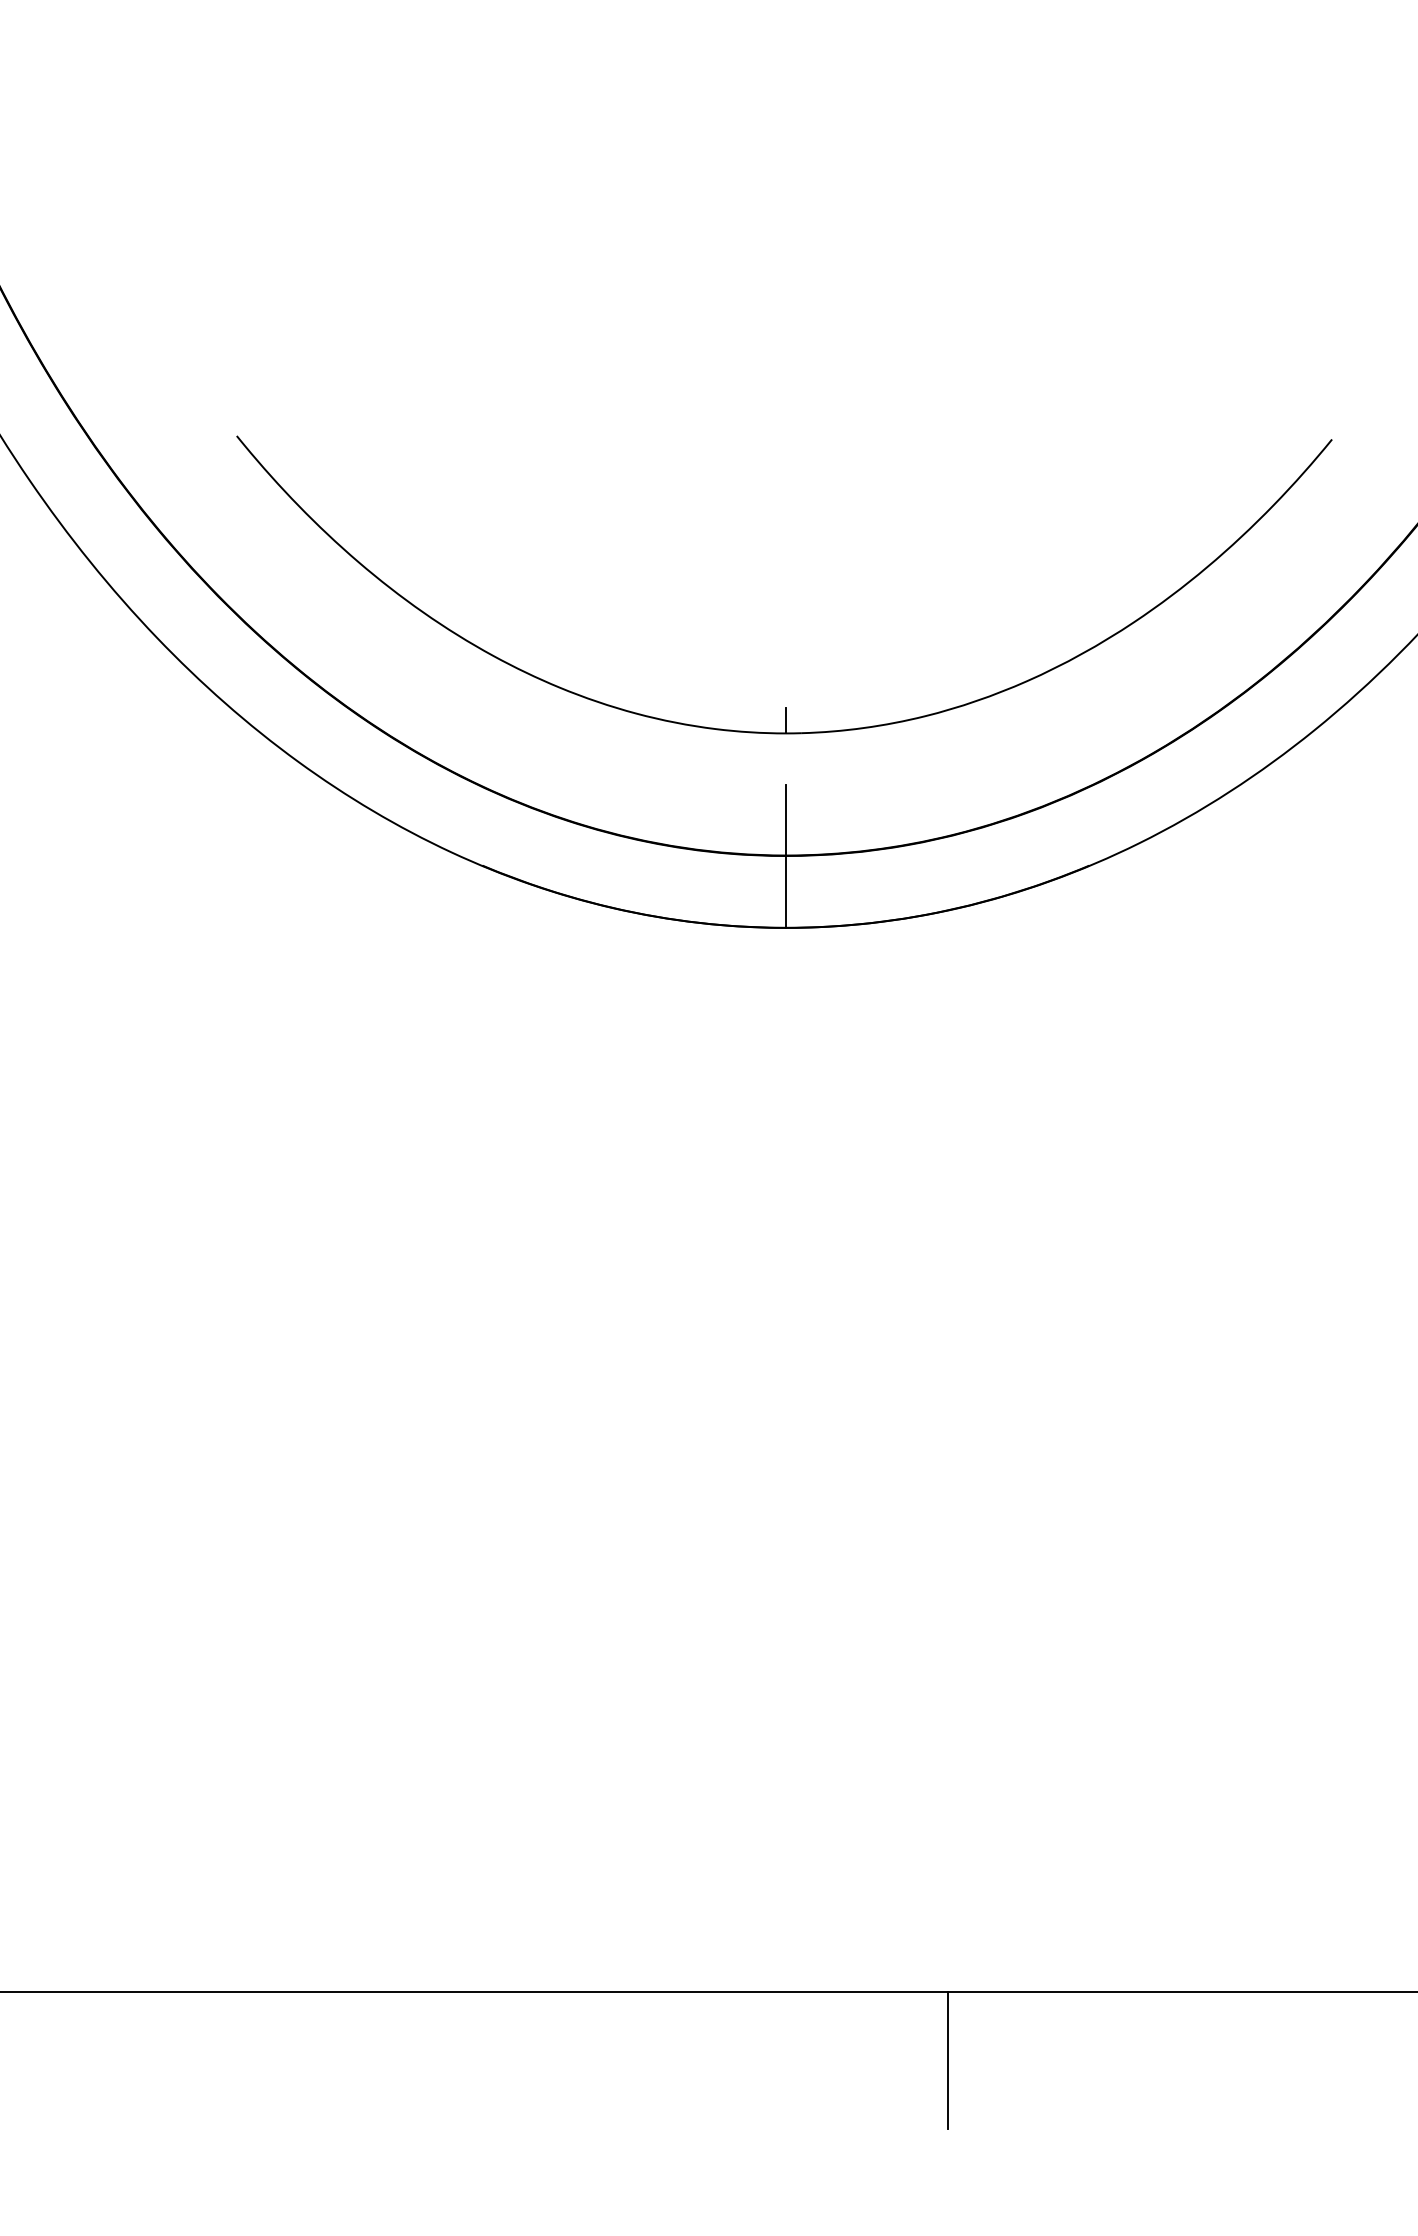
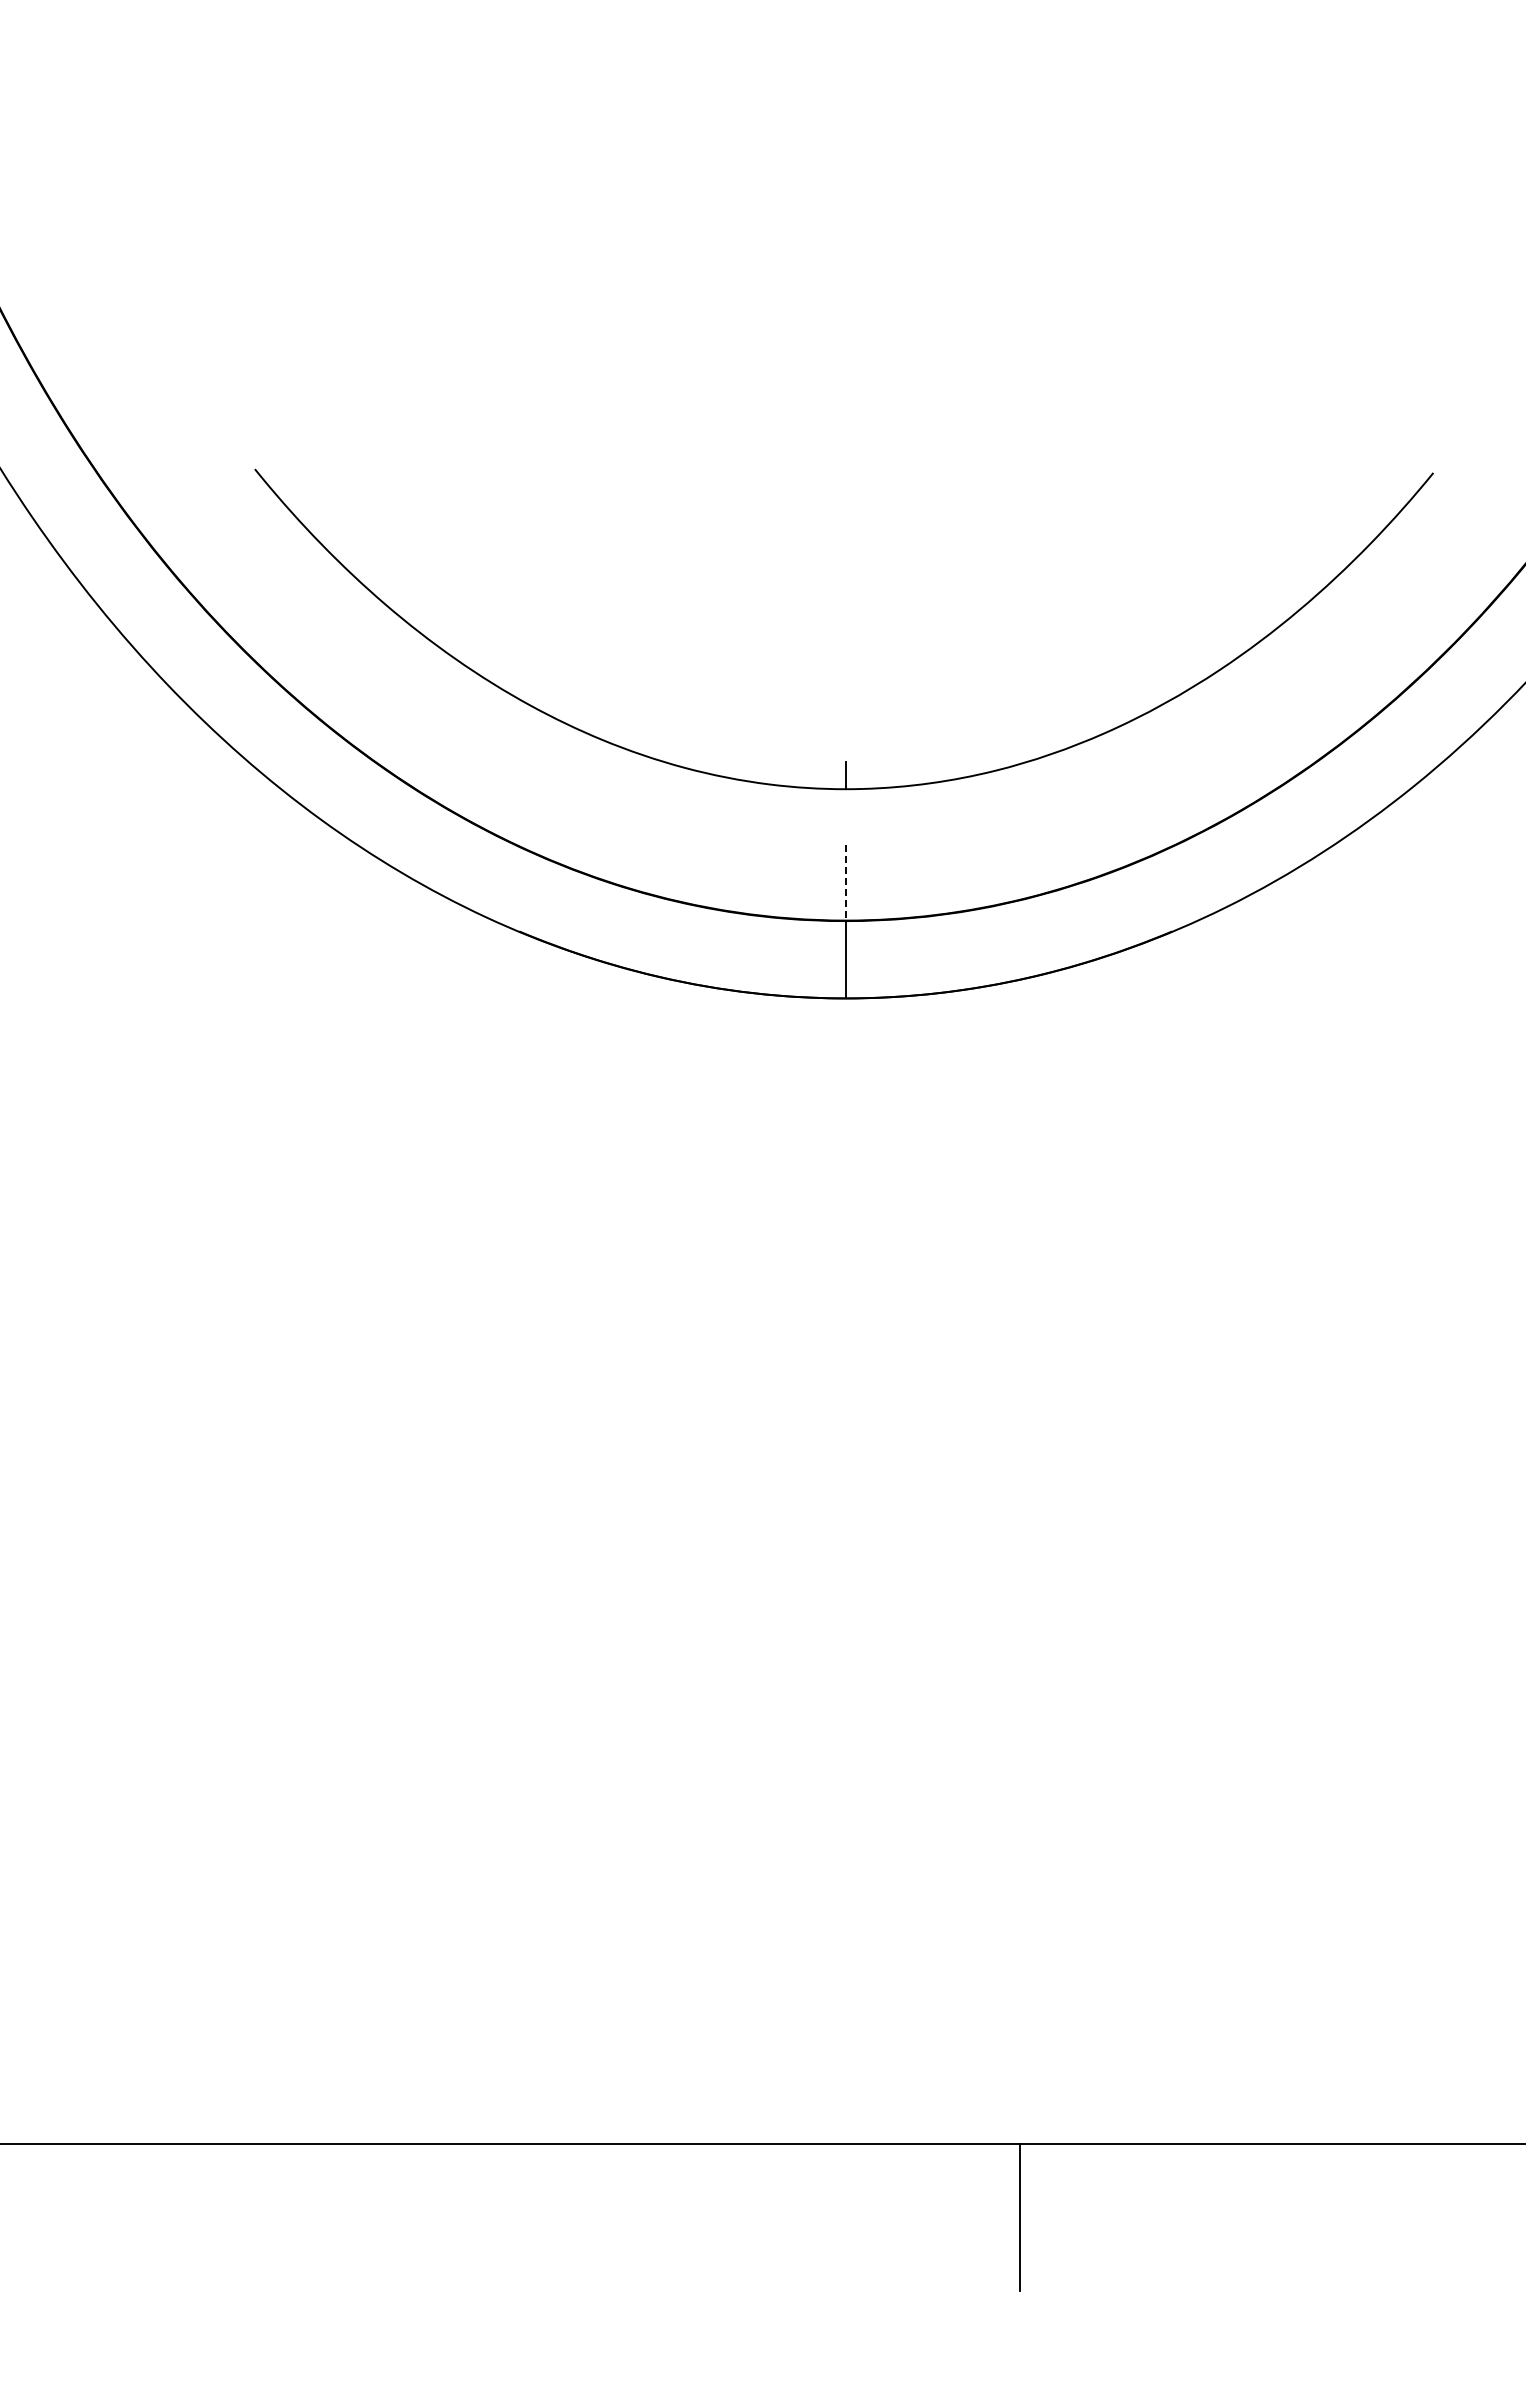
line: (785, 820) -> (845, 882), solid -> dashed

